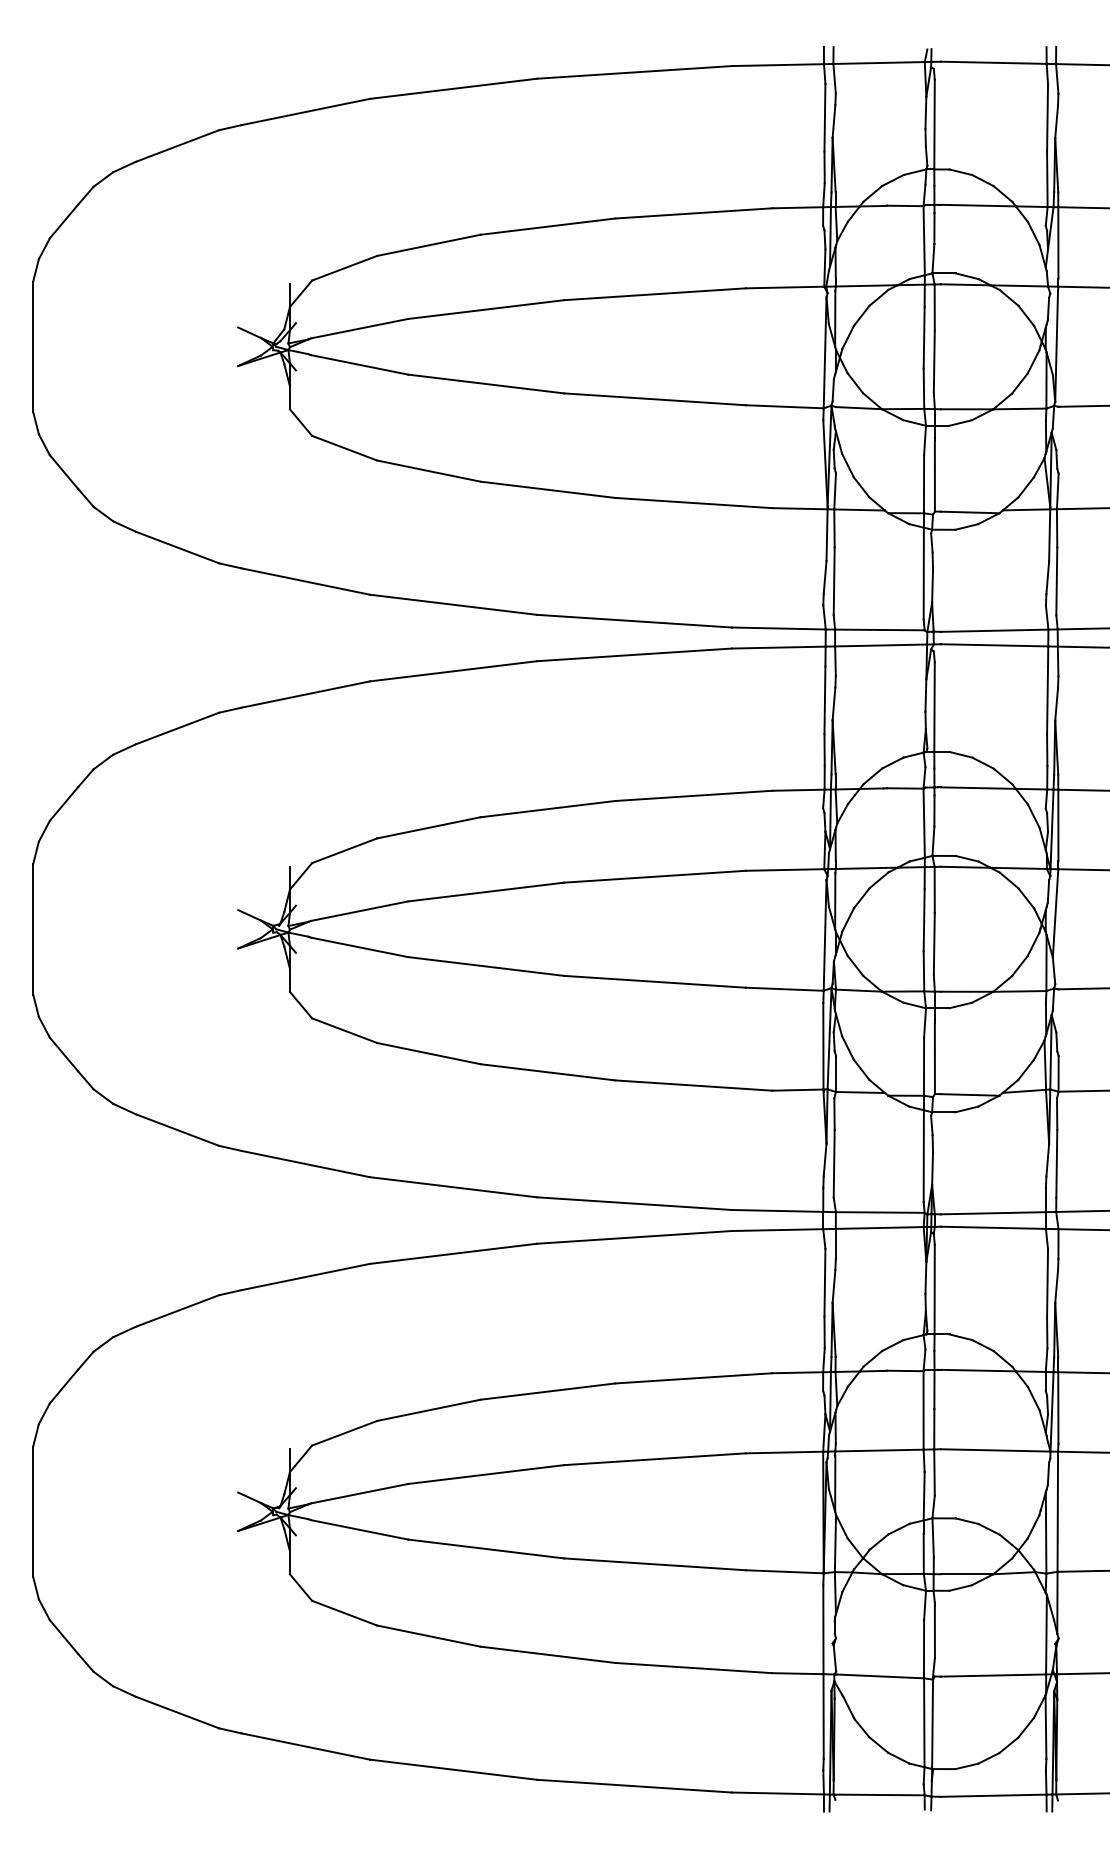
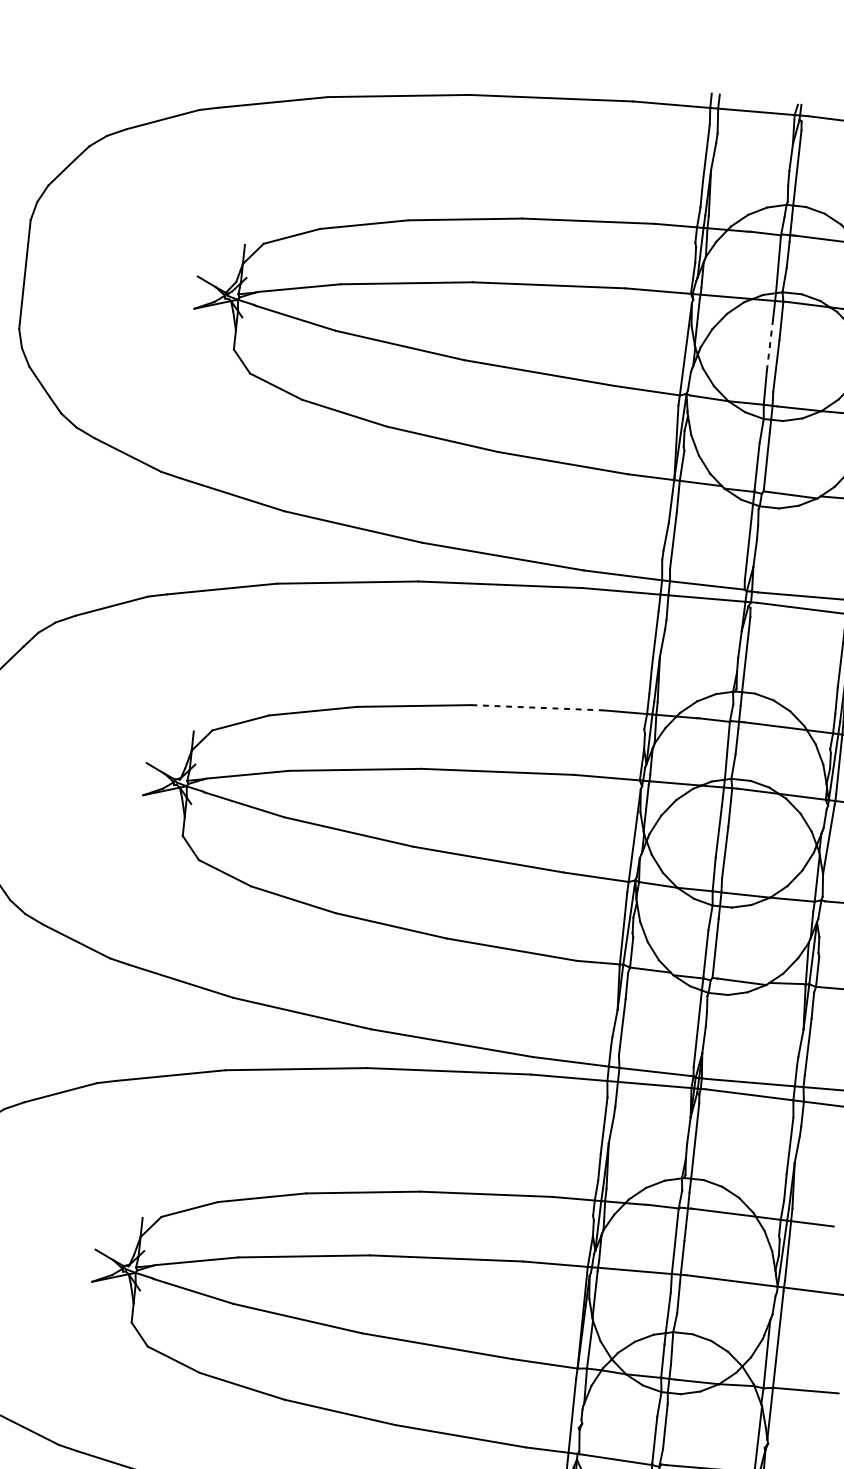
line: (924, 337) -> (770, 345), solid -> dashed
line: (693, 795) -> (537, 707), solid -> dashed

